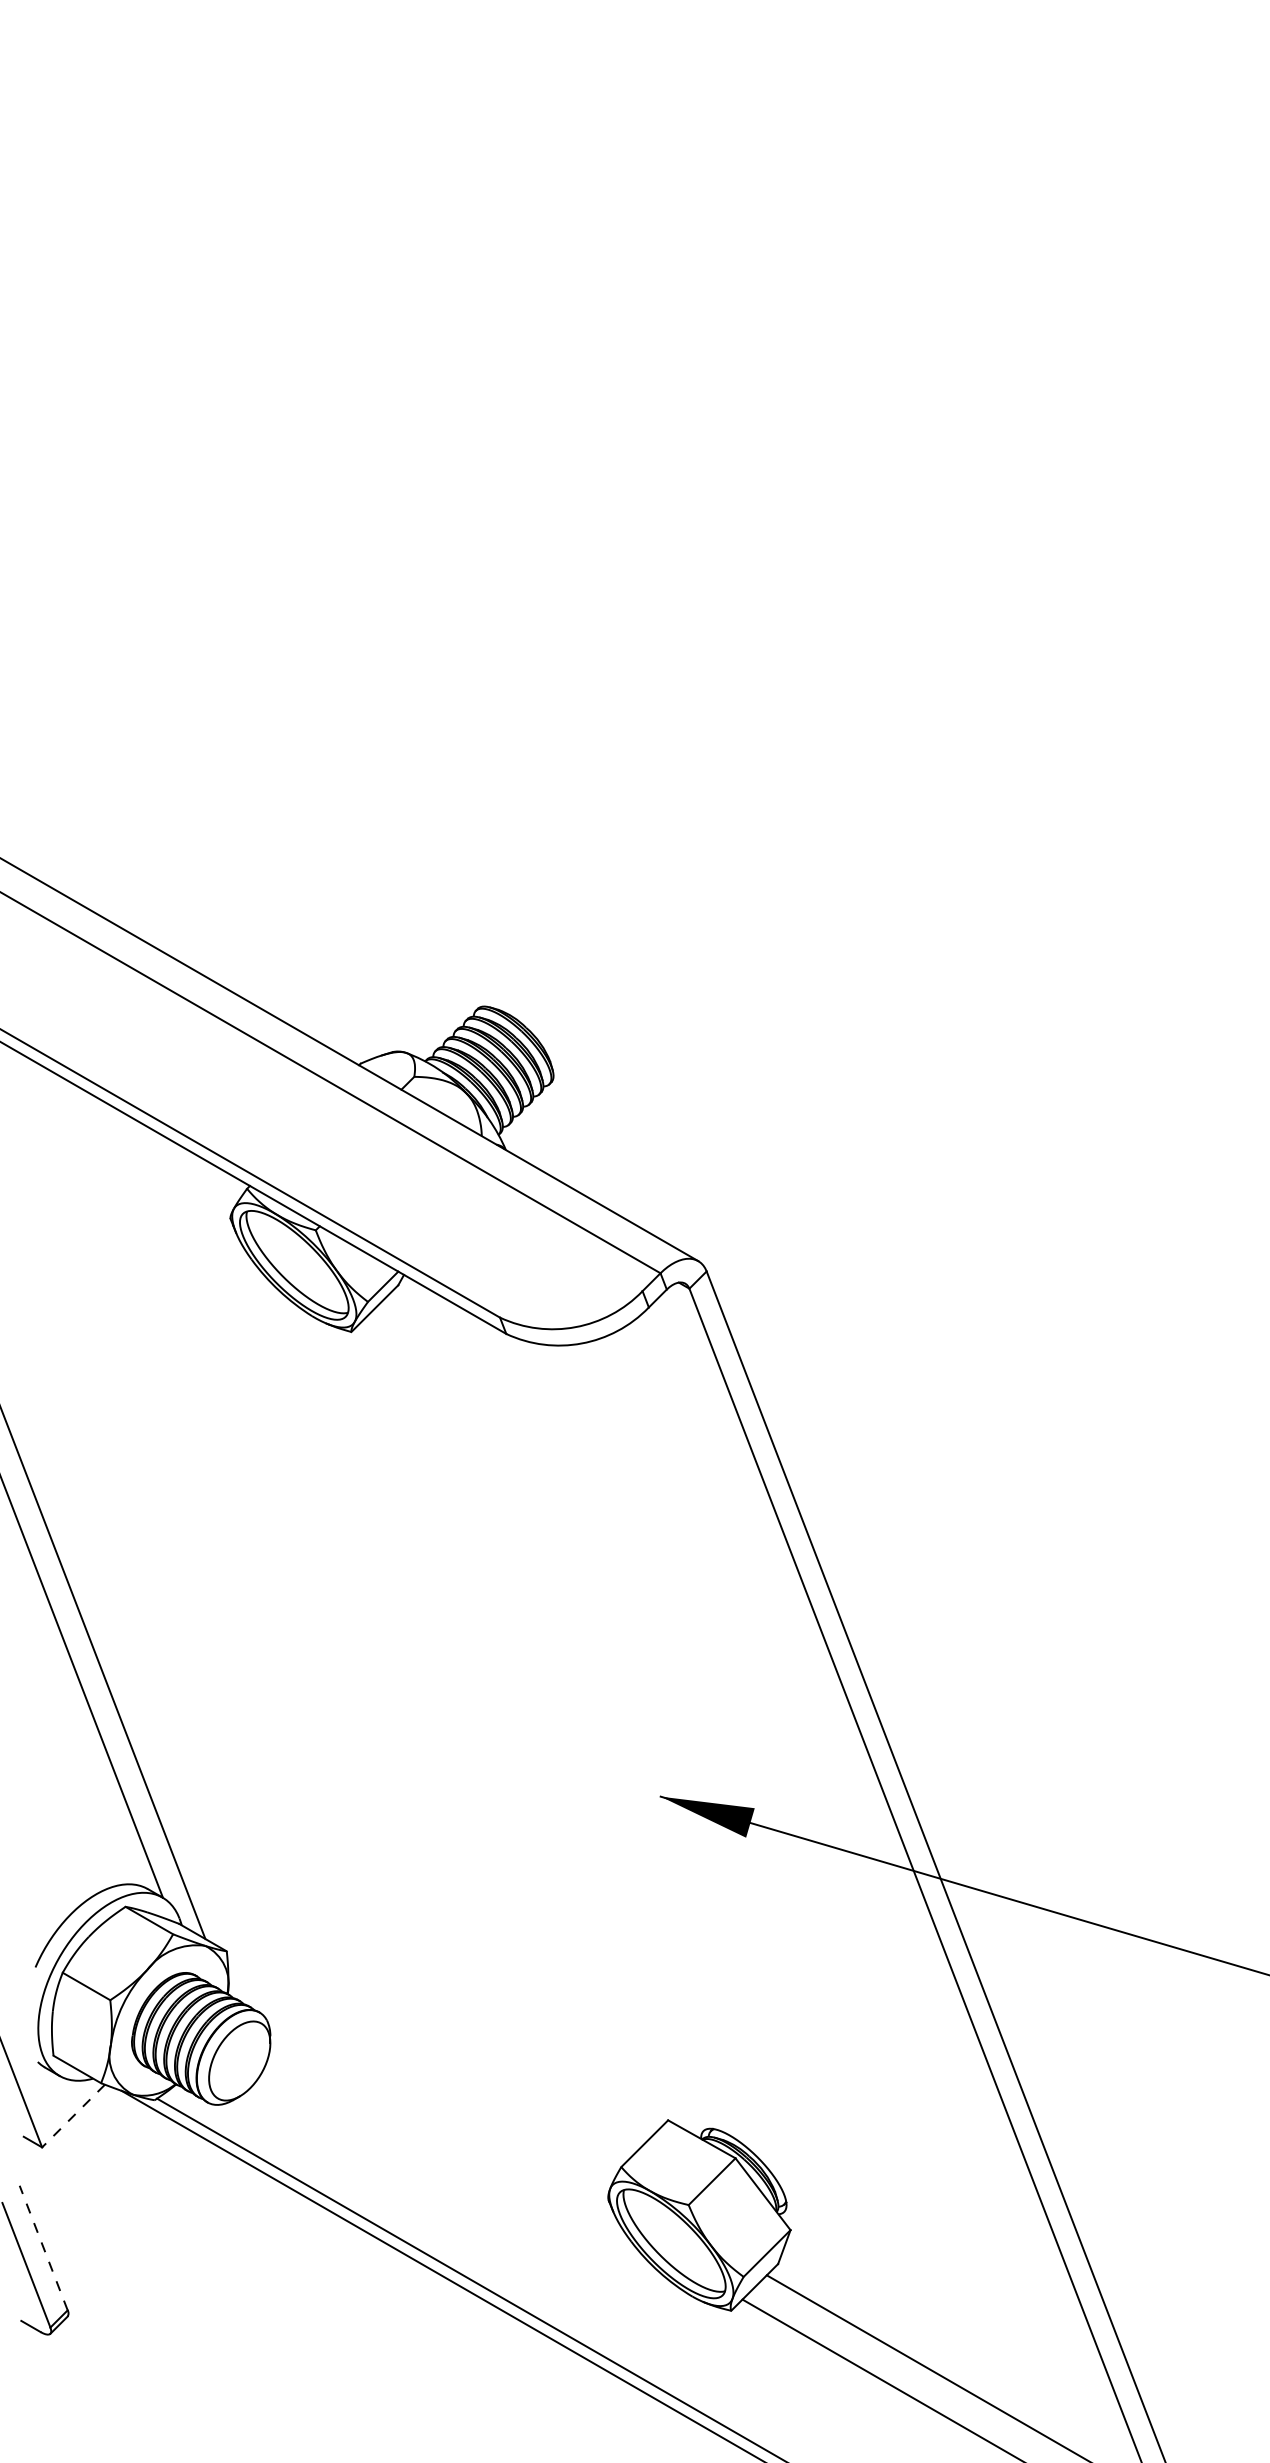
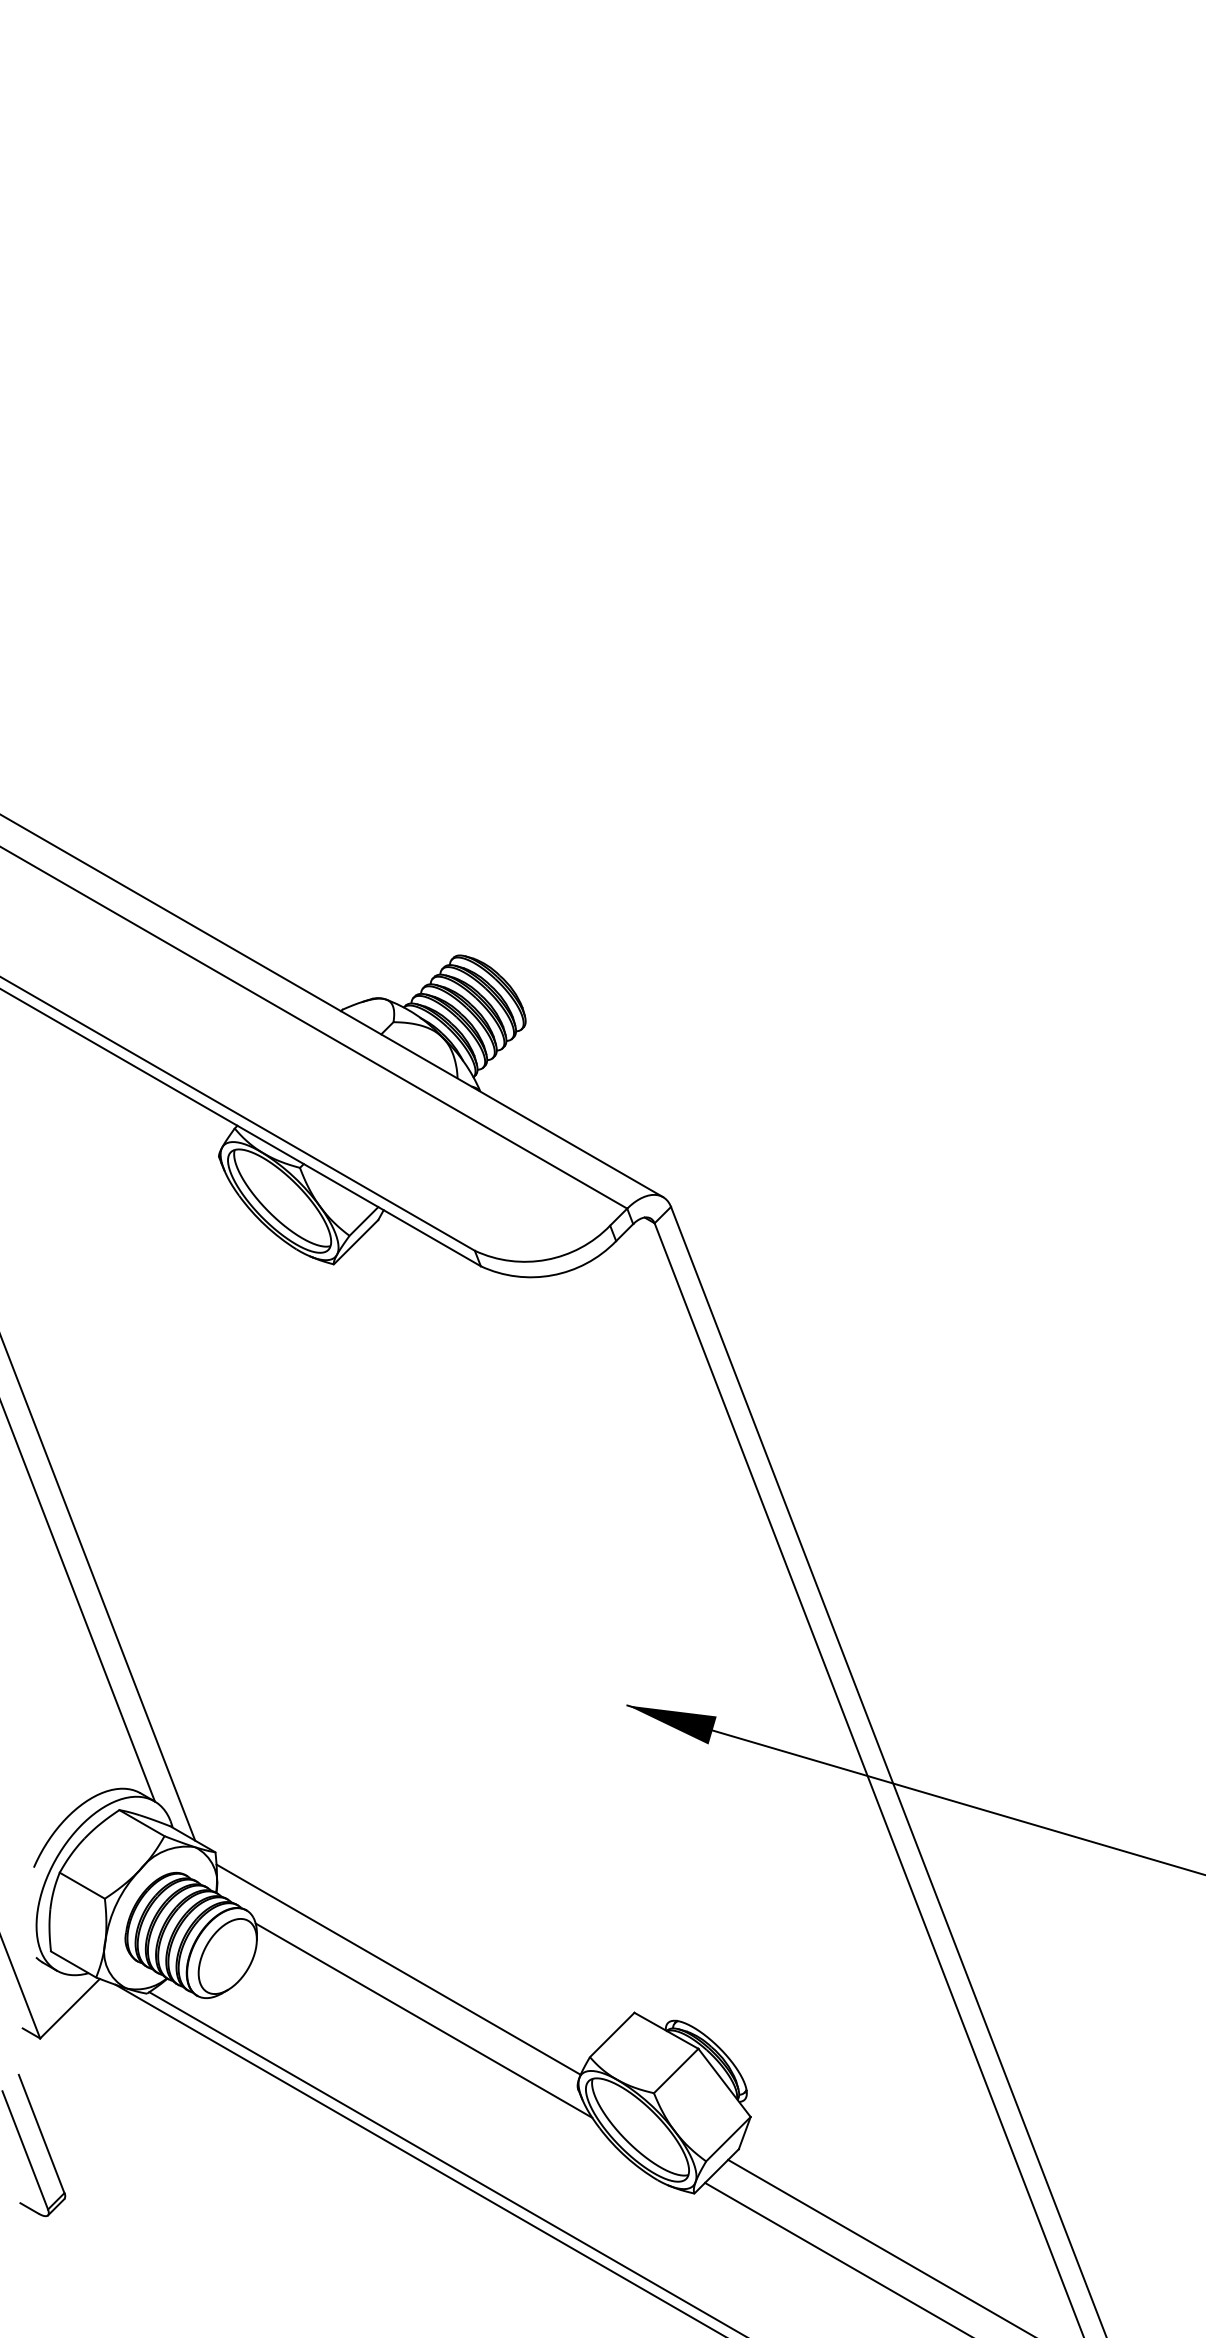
line: (419, 2074) -> (398, 1969), added
line: (73, 2116) -> (69, 2009), dashed -> solid
line: (445, 2128) -> (423, 2020), added
line: (43, 2247) -> (41, 2133), dashed -> solid

